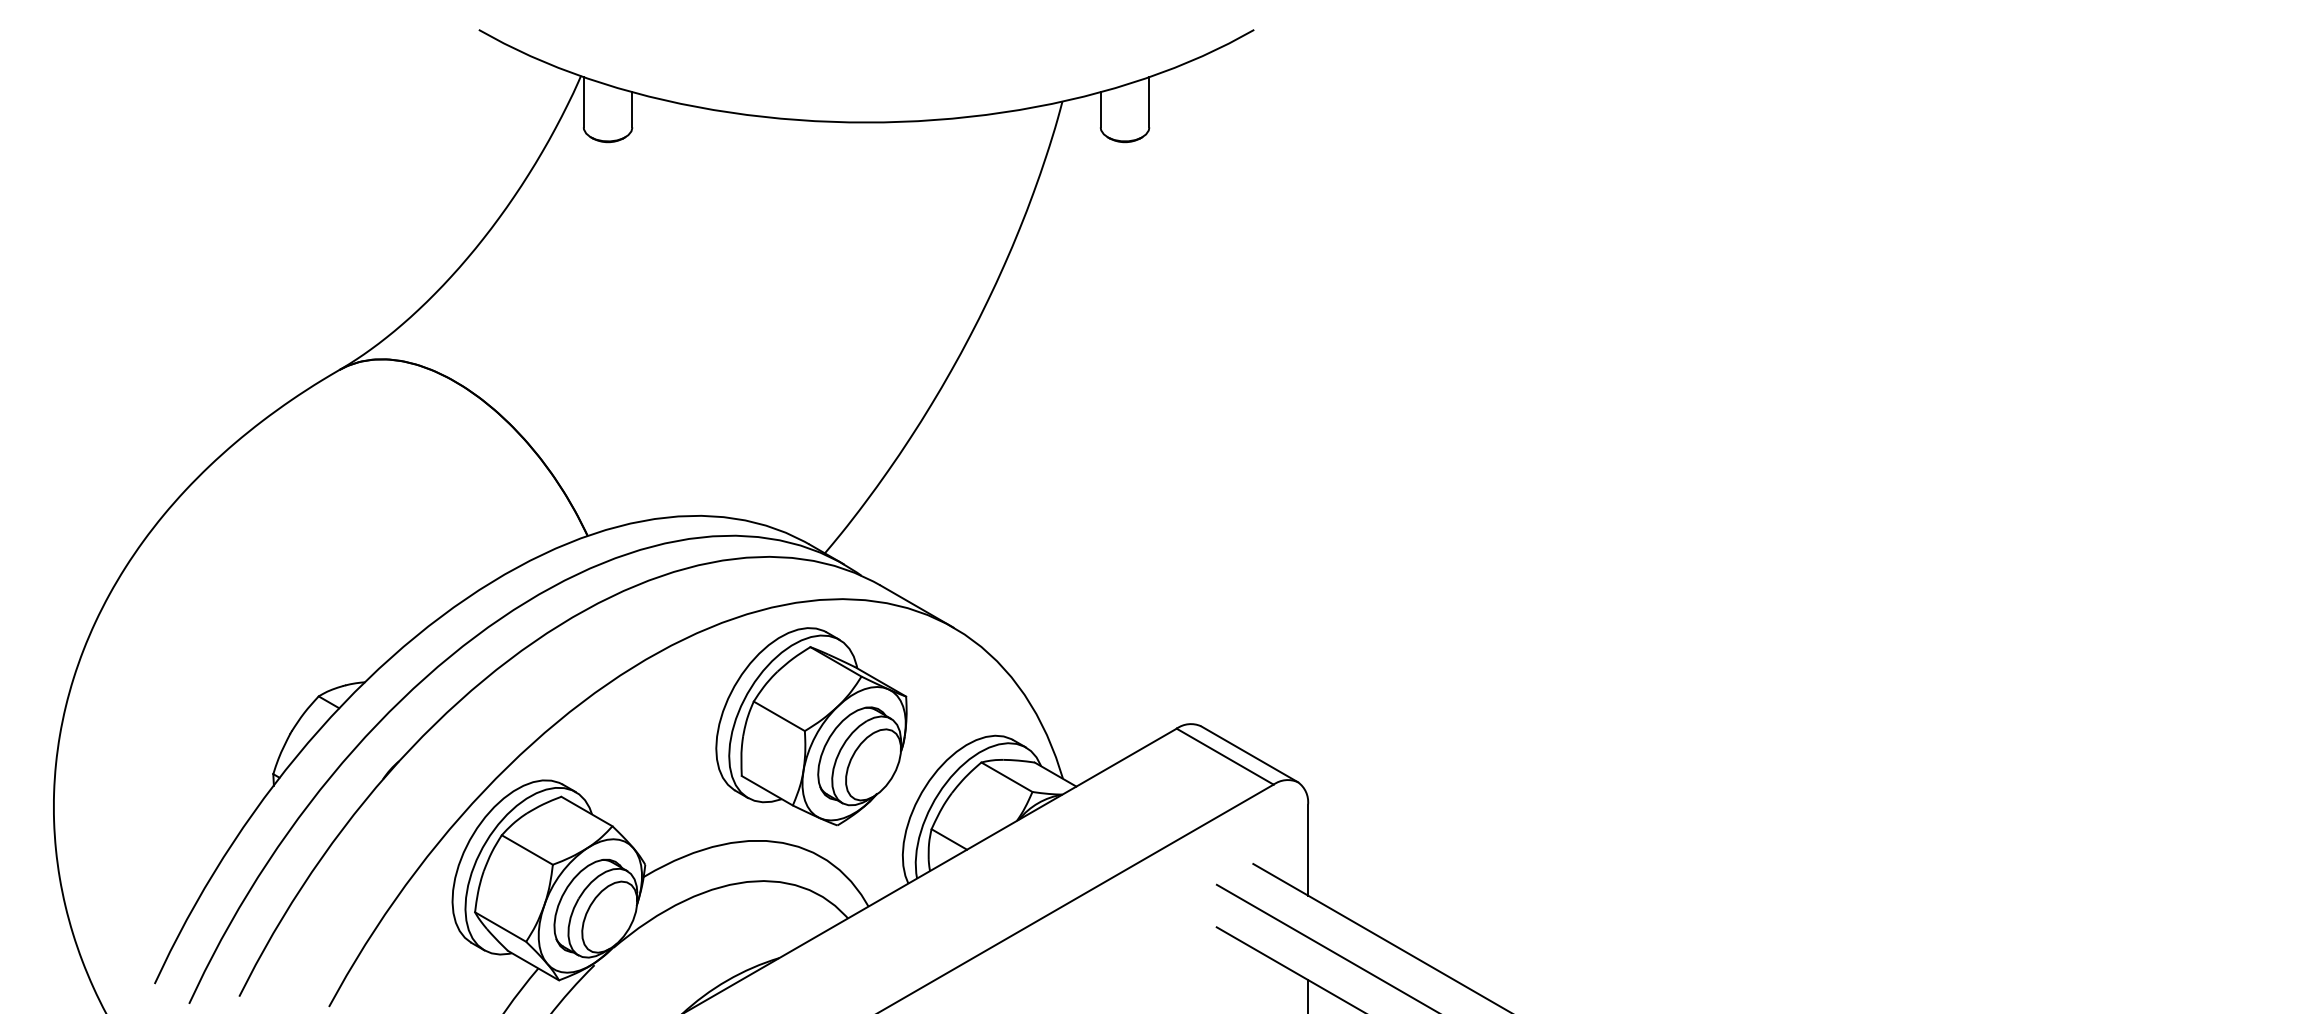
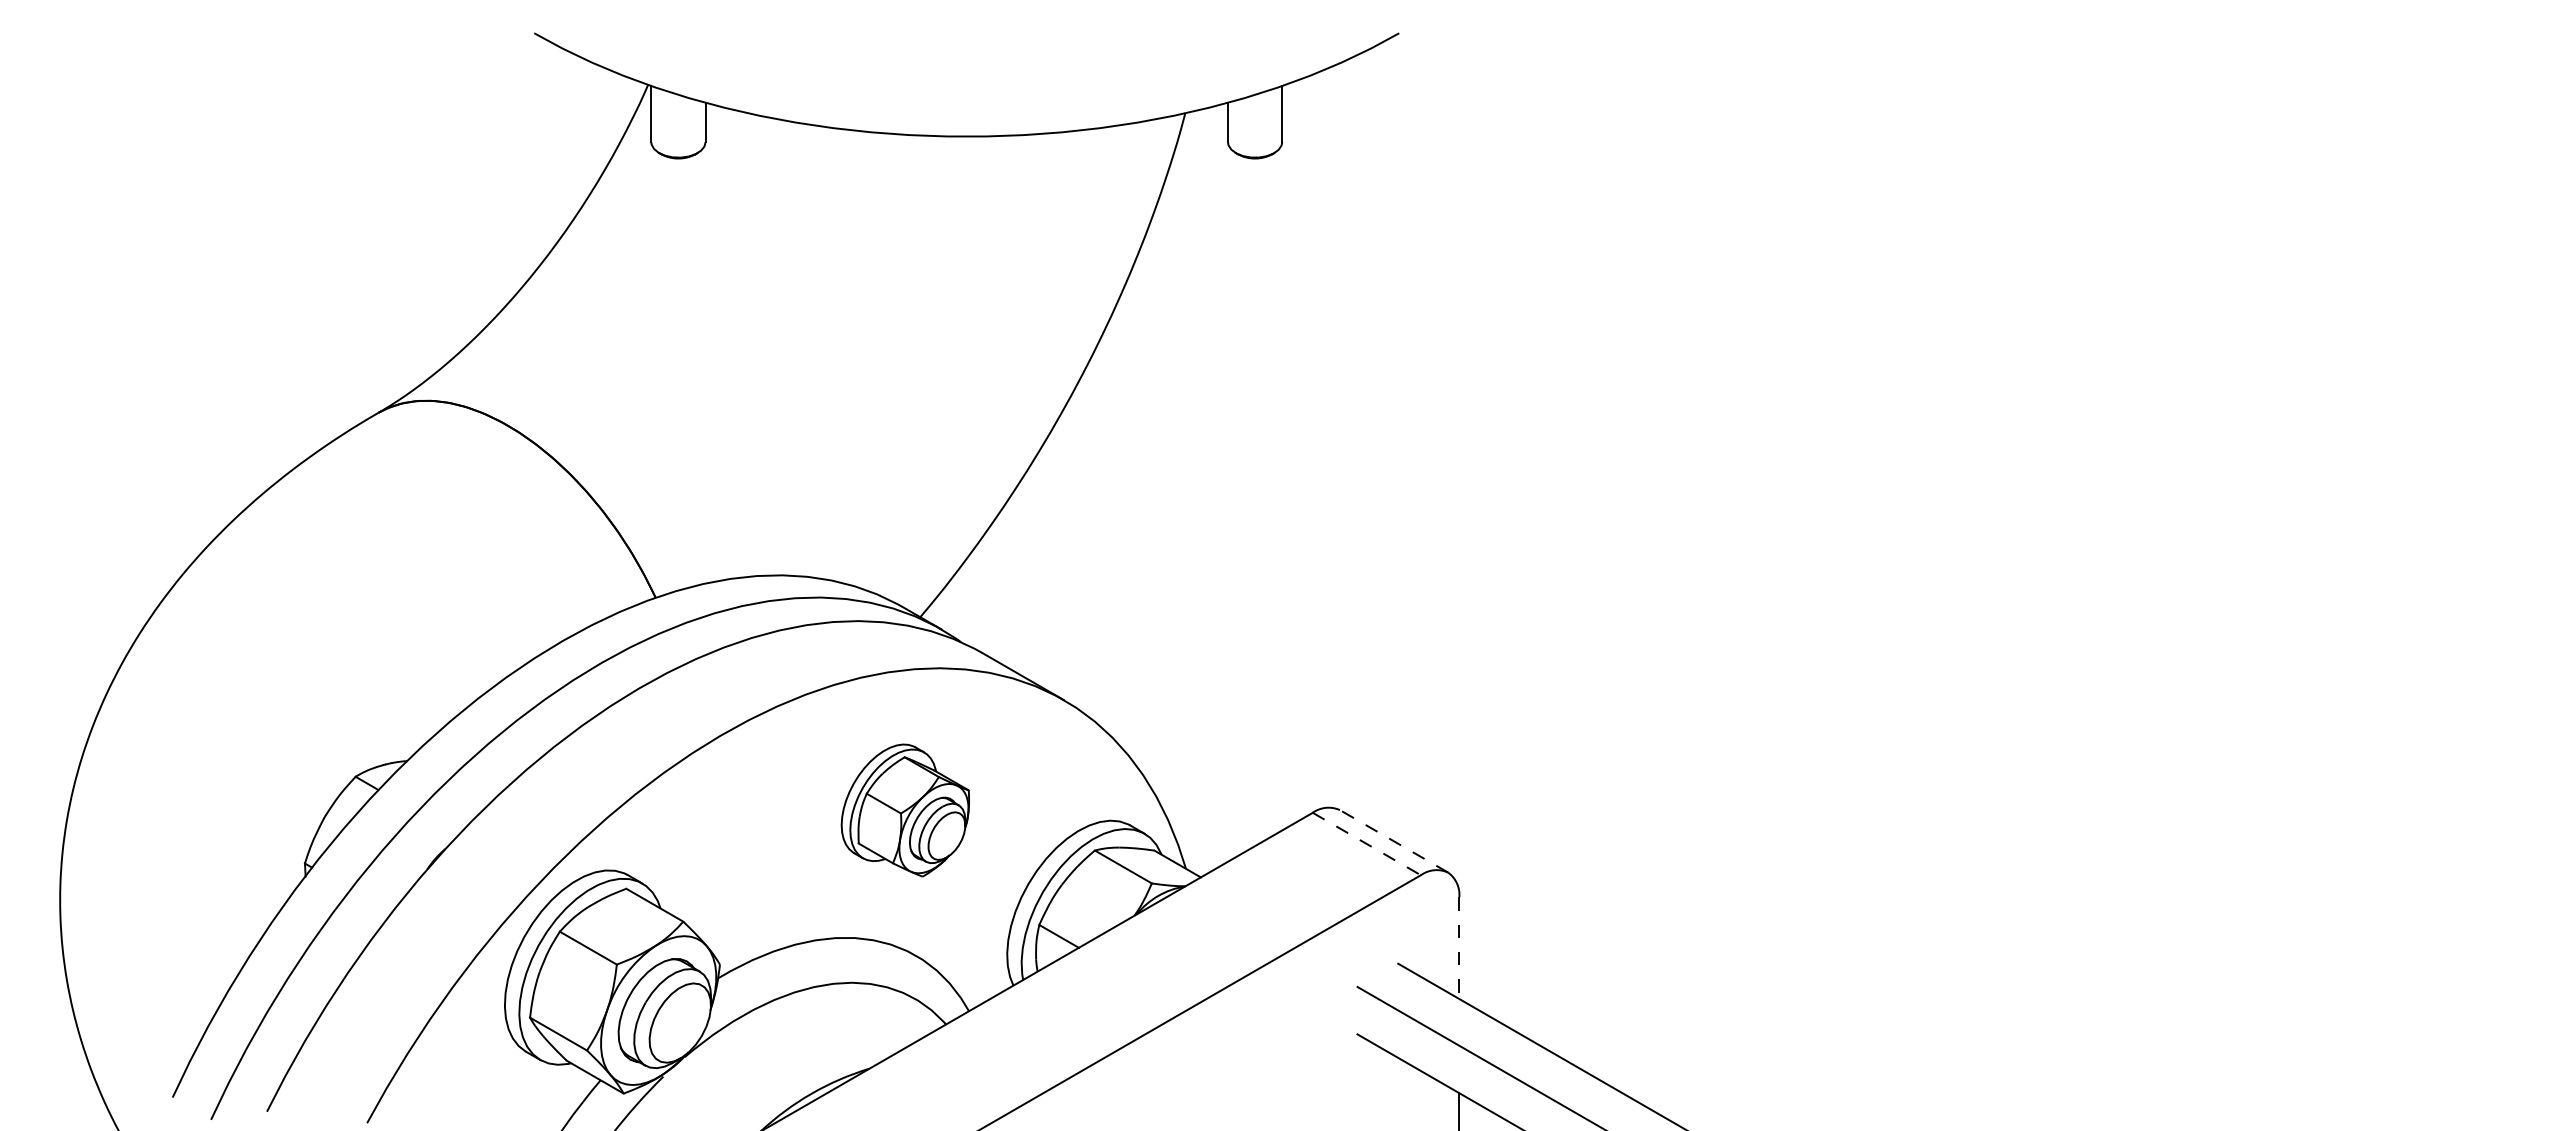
part: (811, 726) -> (905, 810), size x0.6
line: (1249, 754) -> (1393, 841), solid -> dashed
line: (1225, 757) -> (1367, 844), solid -> dashed
line: (1308, 850) -> (1459, 948), solid -> dashed

